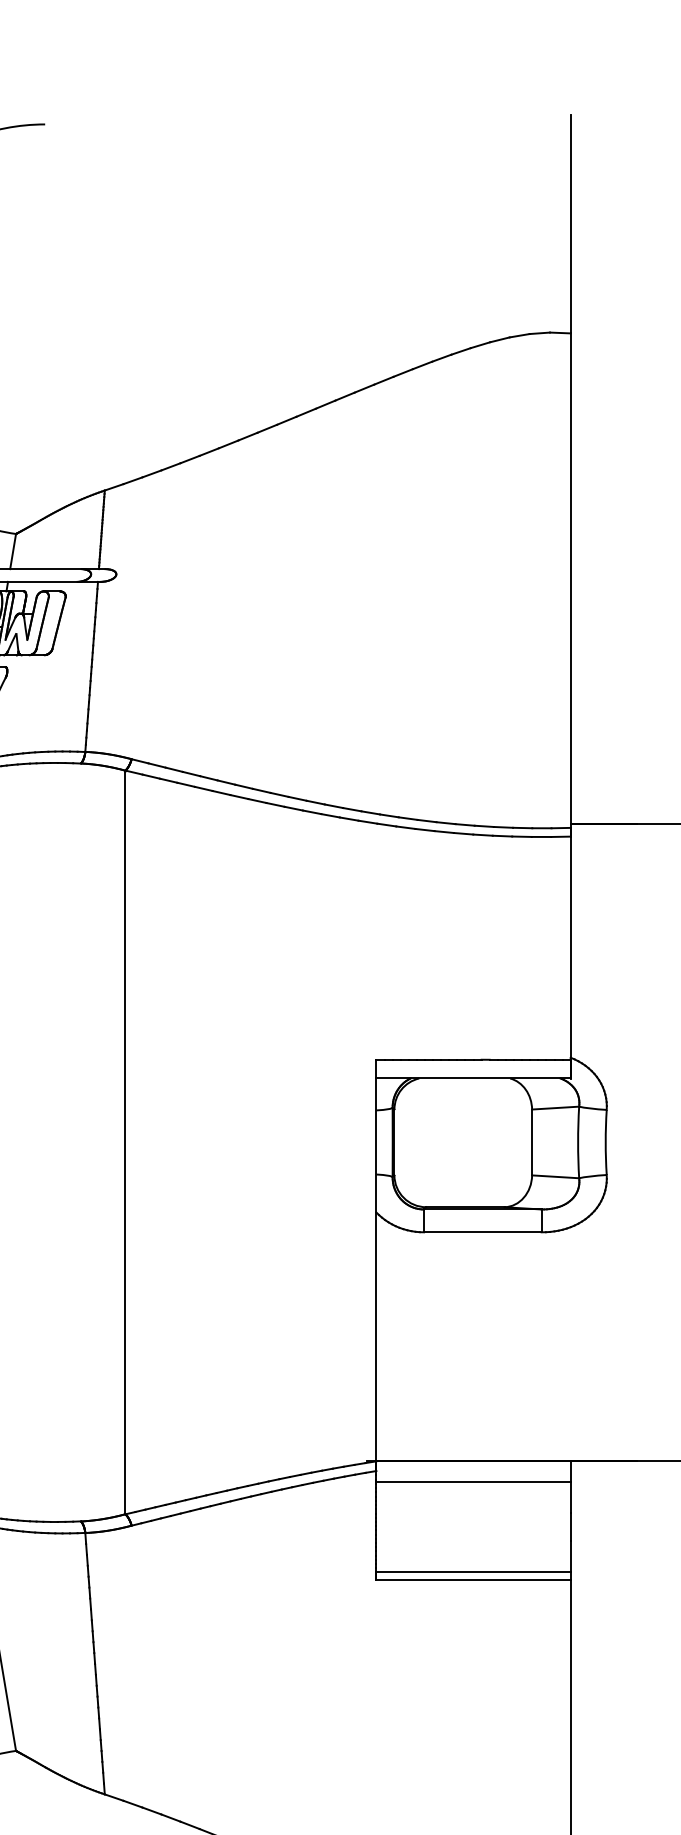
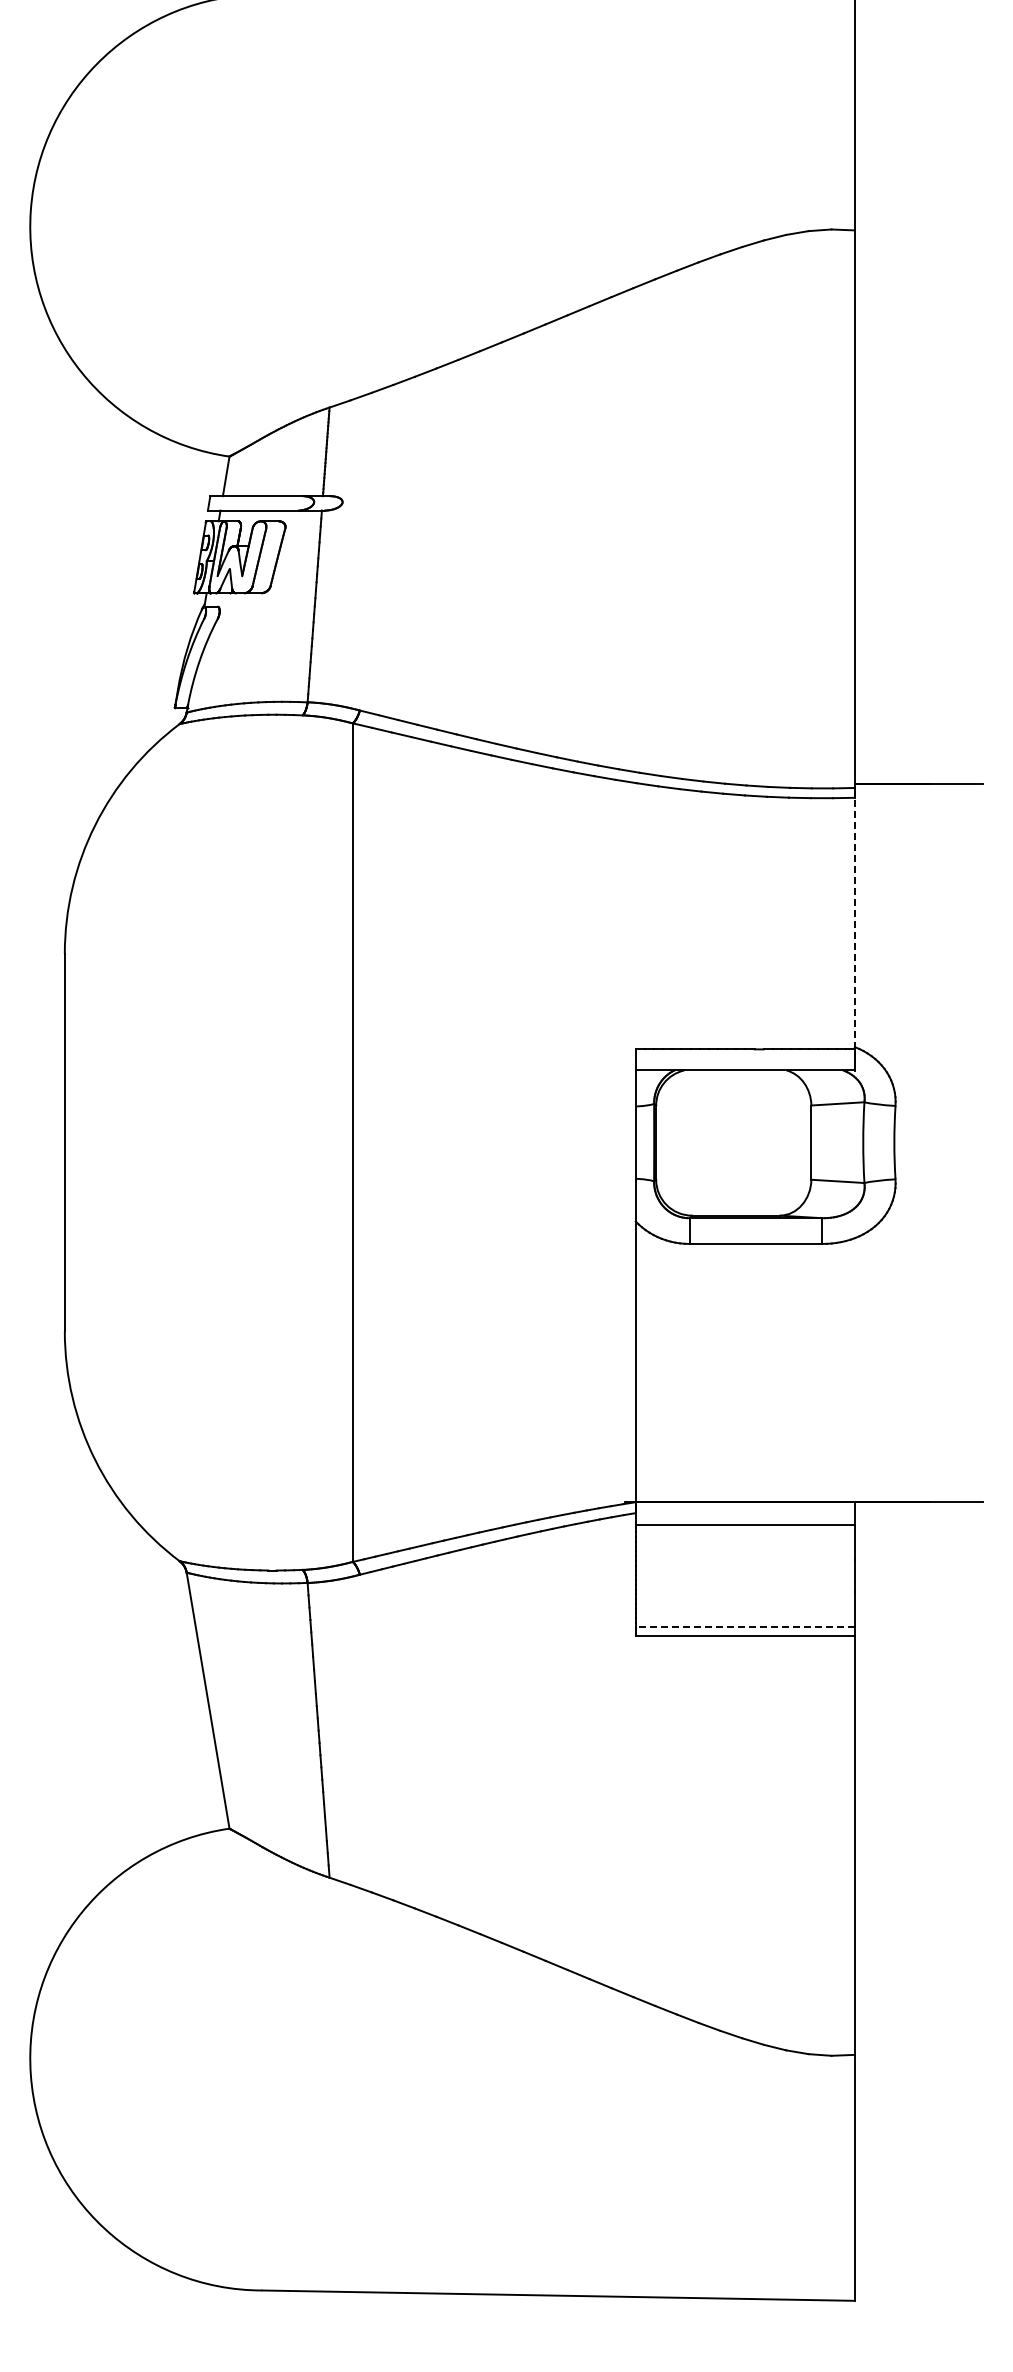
line: (570, 948) -> (854, 923), solid -> dashed
line: (473, 1572) -> (745, 1627), solid -> dashed

